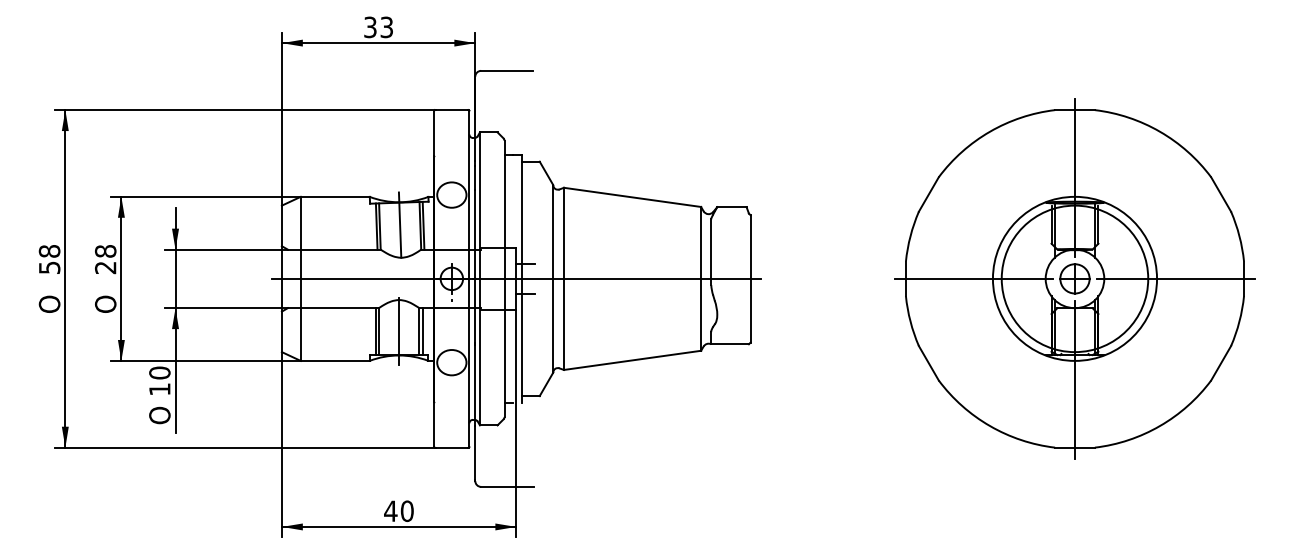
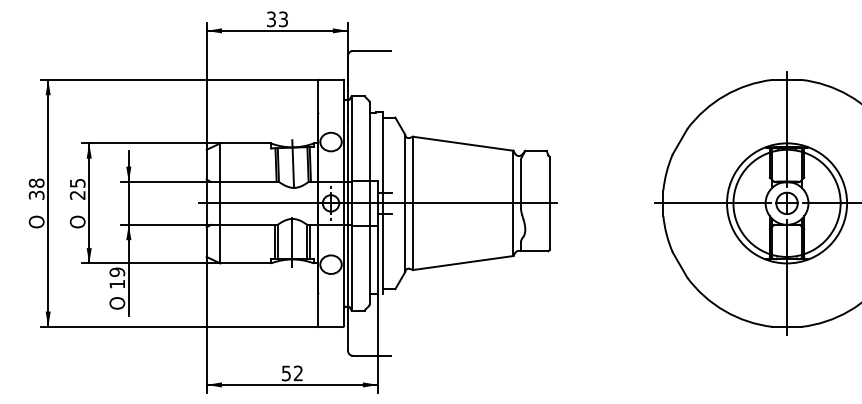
text: (105, 251) -> (77, 183), 28 -> 25
text: (48, 267) -> (35, 195), 58 -> 38
text: (159, 372) -> (117, 271), 10 -> 19
text: (398, 511) -> (292, 373), 40 -> 52

